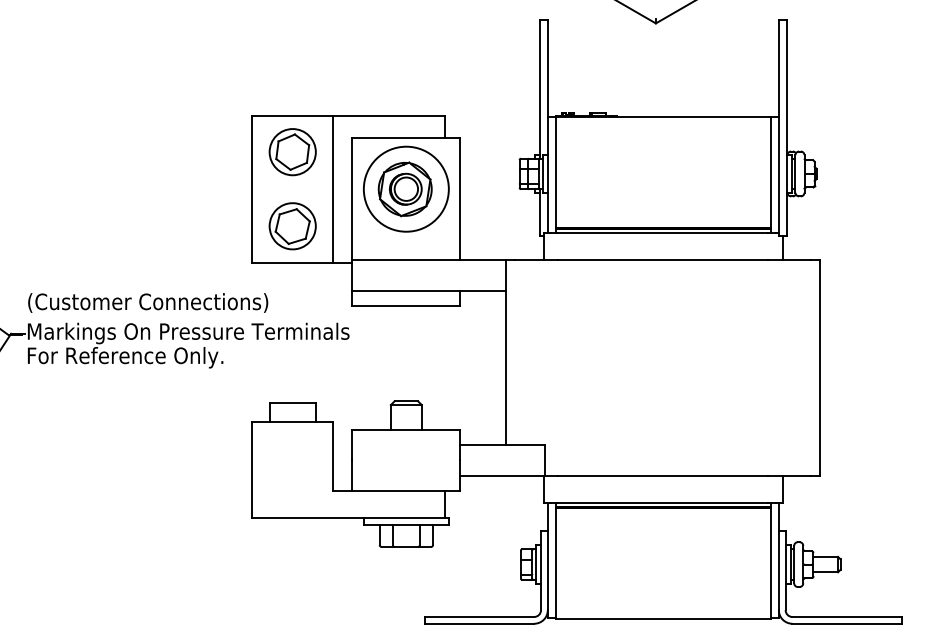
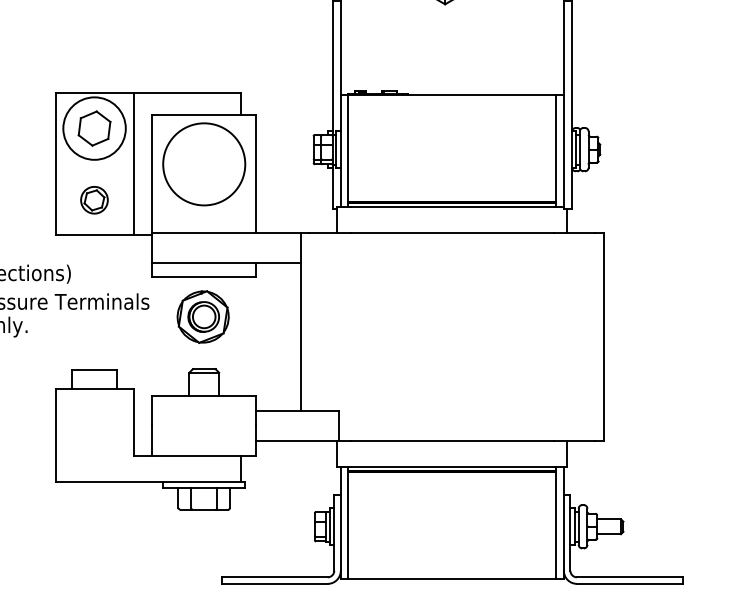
circle: (292, 152) -> (94, 128), size x1.4
part: (404, 189) -> (202, 317), moved
part: (292, 226) -> (94, 200), size x0.6

